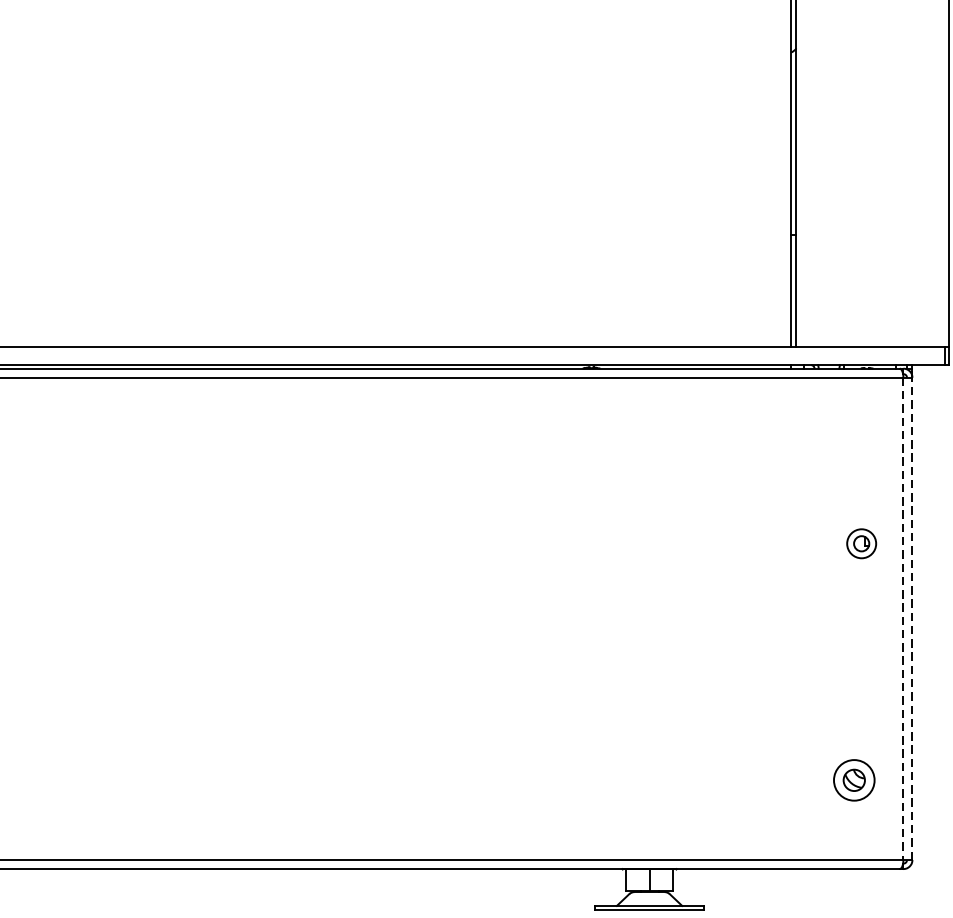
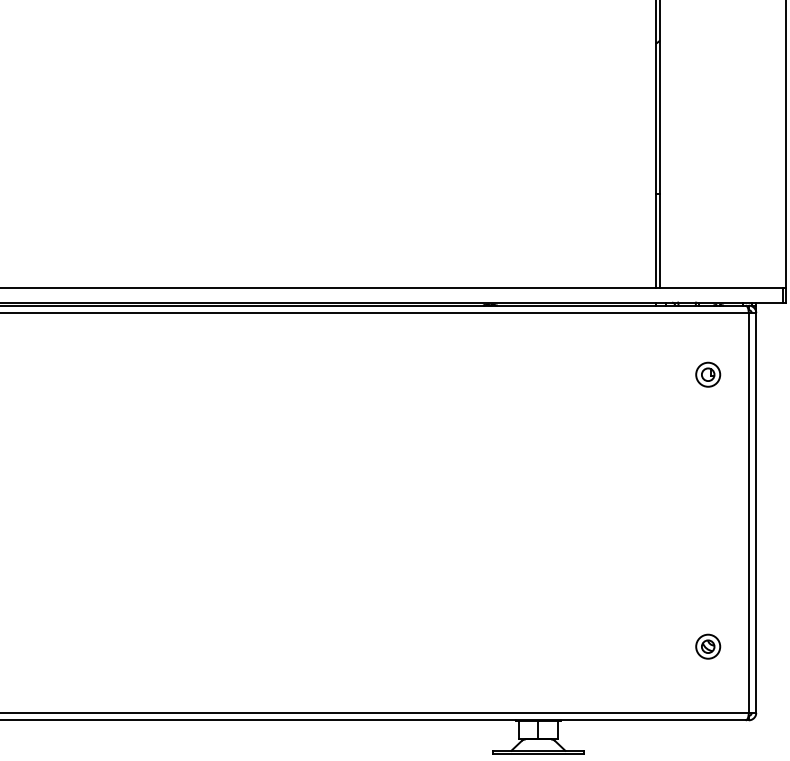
part: (862, 543) -> (708, 374), moved
line: (903, 619) -> (748, 513), dashed -> solid
line: (912, 619) -> (756, 513), dashed -> solid
part: (854, 779) -> (708, 646), size x0.71

